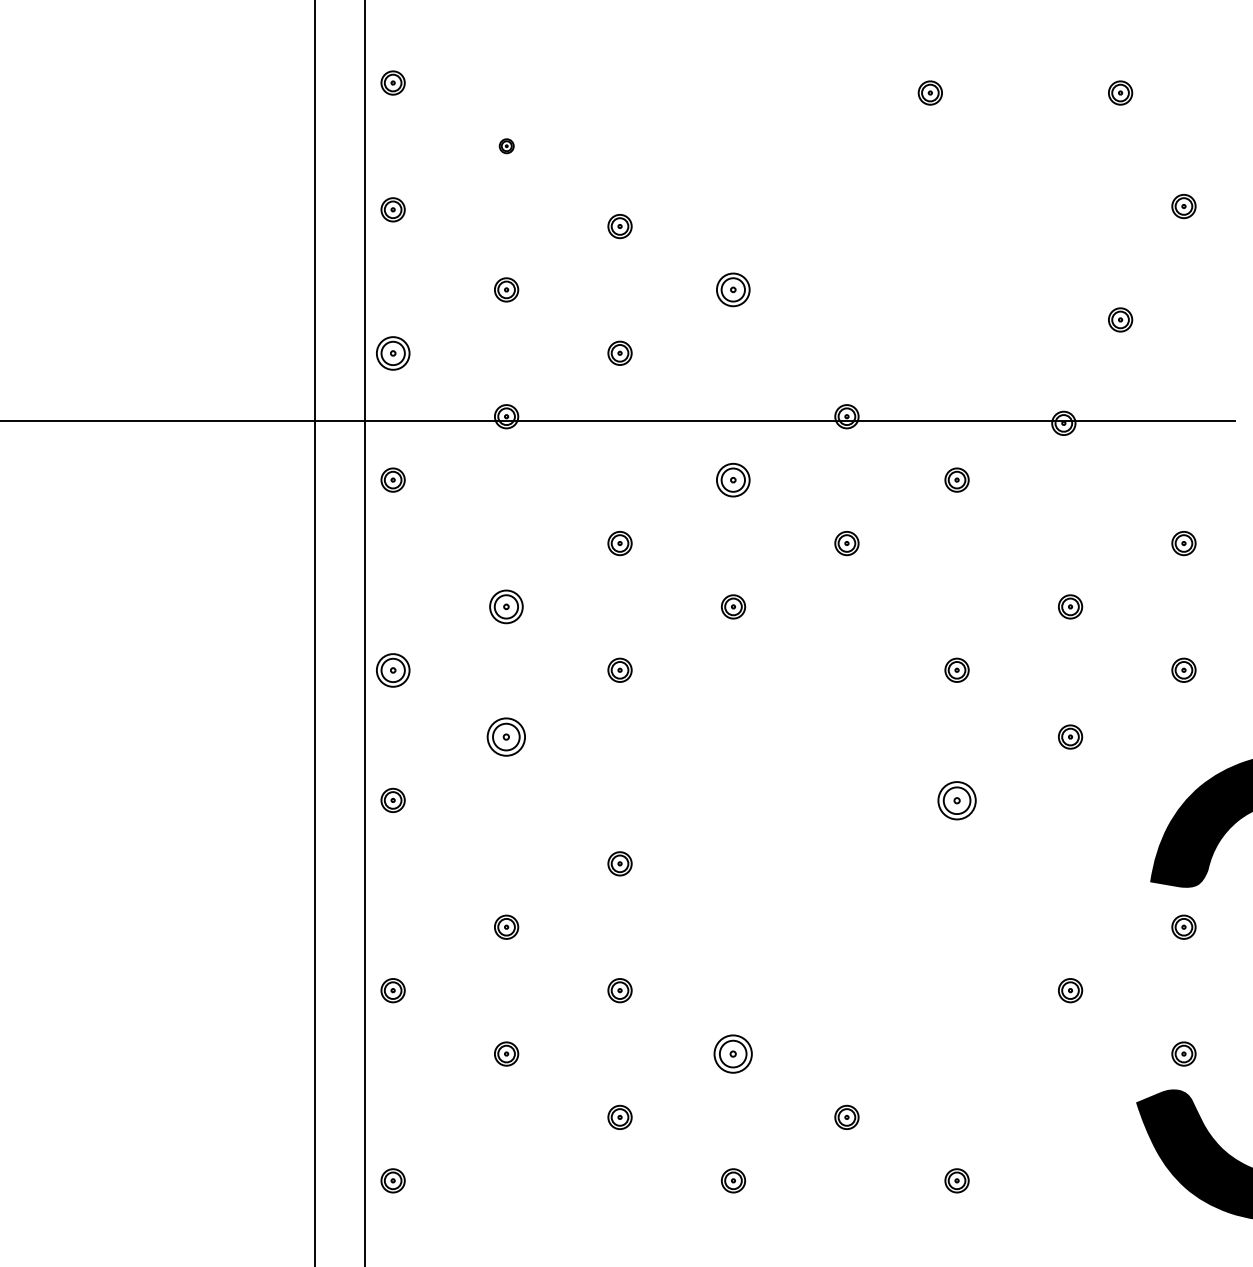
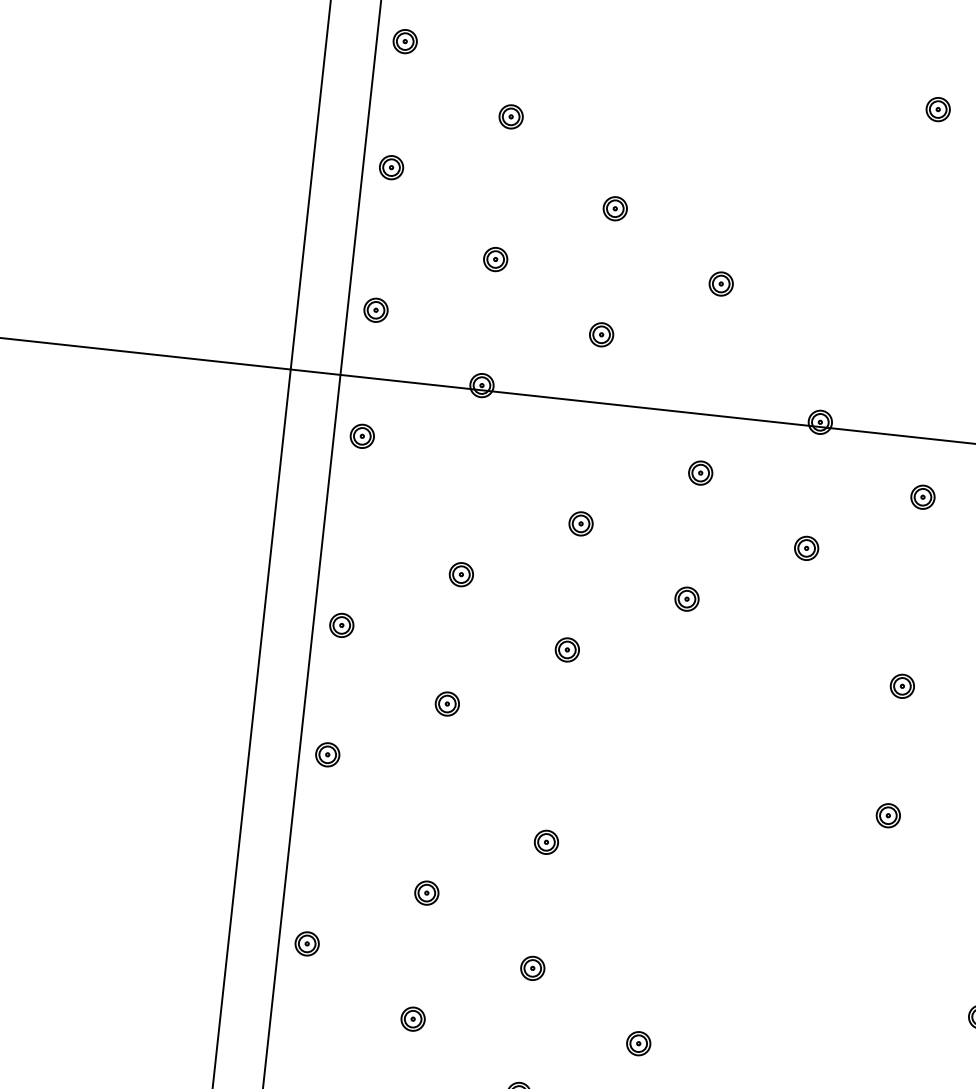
part: (506, 145) -> (511, 115), size x1.67
part: (733, 289) -> (721, 283), size x0.71
part: (392, 352) -> (375, 309), size x0.71
part: (733, 479) -> (700, 472), size x0.71
part: (506, 606) -> (461, 574), size x0.71
part: (392, 669) -> (341, 624), size x0.71
part: (506, 736) -> (447, 703), size x0.62
part: (956, 799) -> (887, 814), size x0.62
part: (733, 1053) -> (638, 1043), size x0.62

